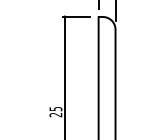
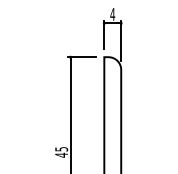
text: (55, 114) -> (61, 154), 25 -> 45

